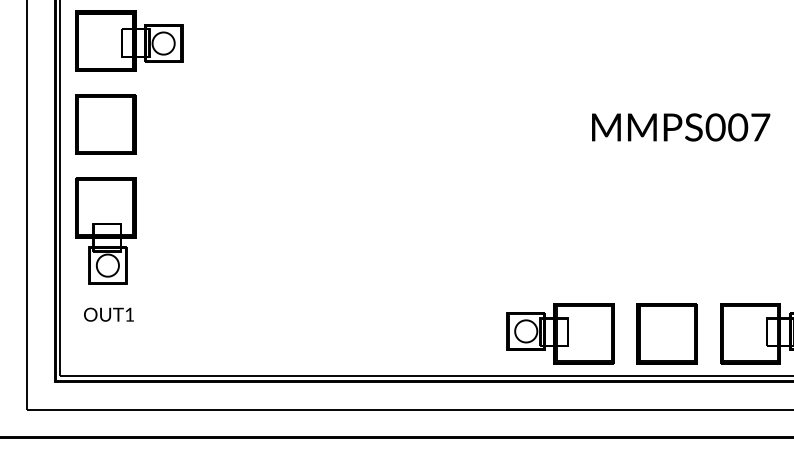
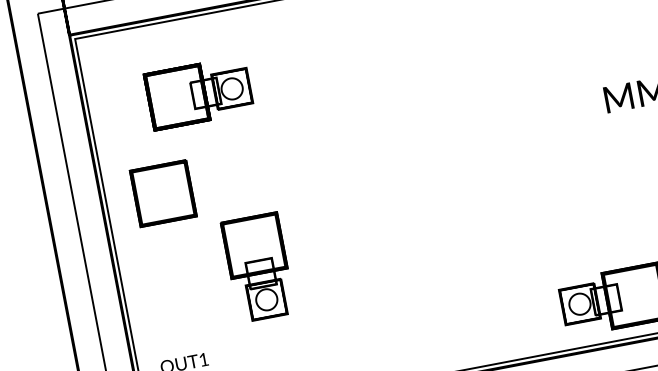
part: (129, 40) -> (199, 92), moved
part: (105, 124) -> (163, 193), moved
part: (105, 230) -> (258, 267), moved

